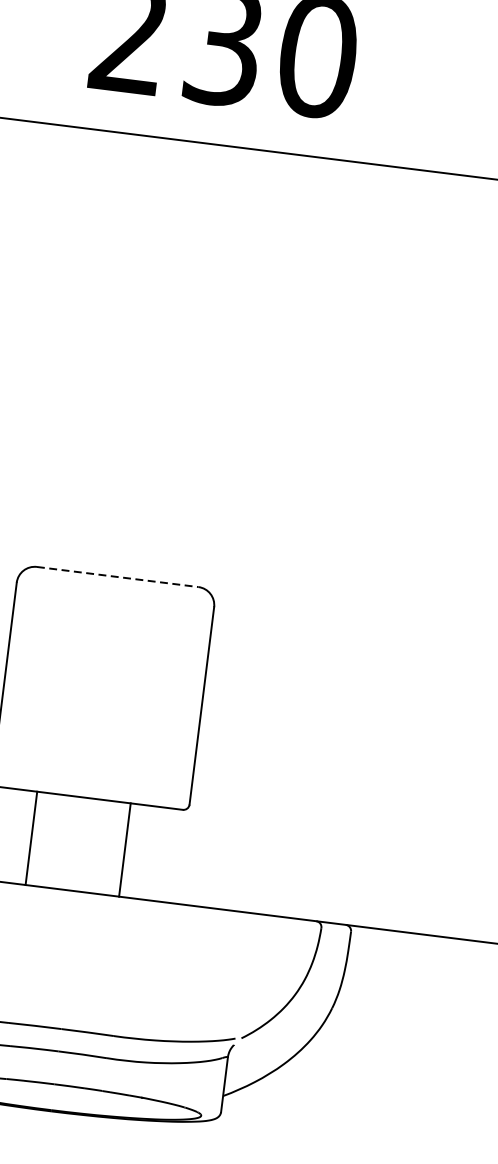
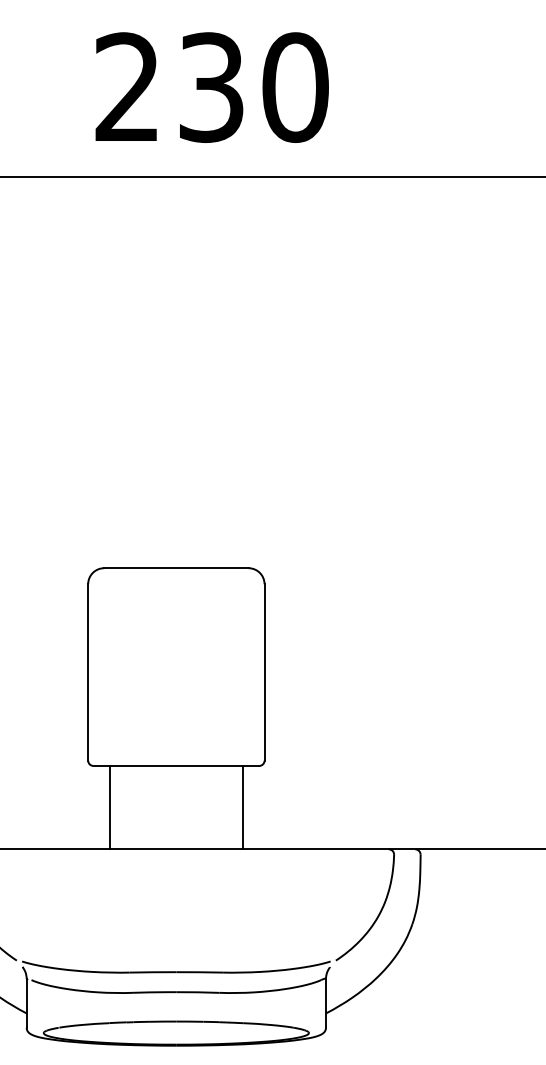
line: (117, 577) -> (176, 568), dashed -> solid
line: (31, 838) -> (110, 807), moved
line: (124, 849) -> (242, 807), moved

